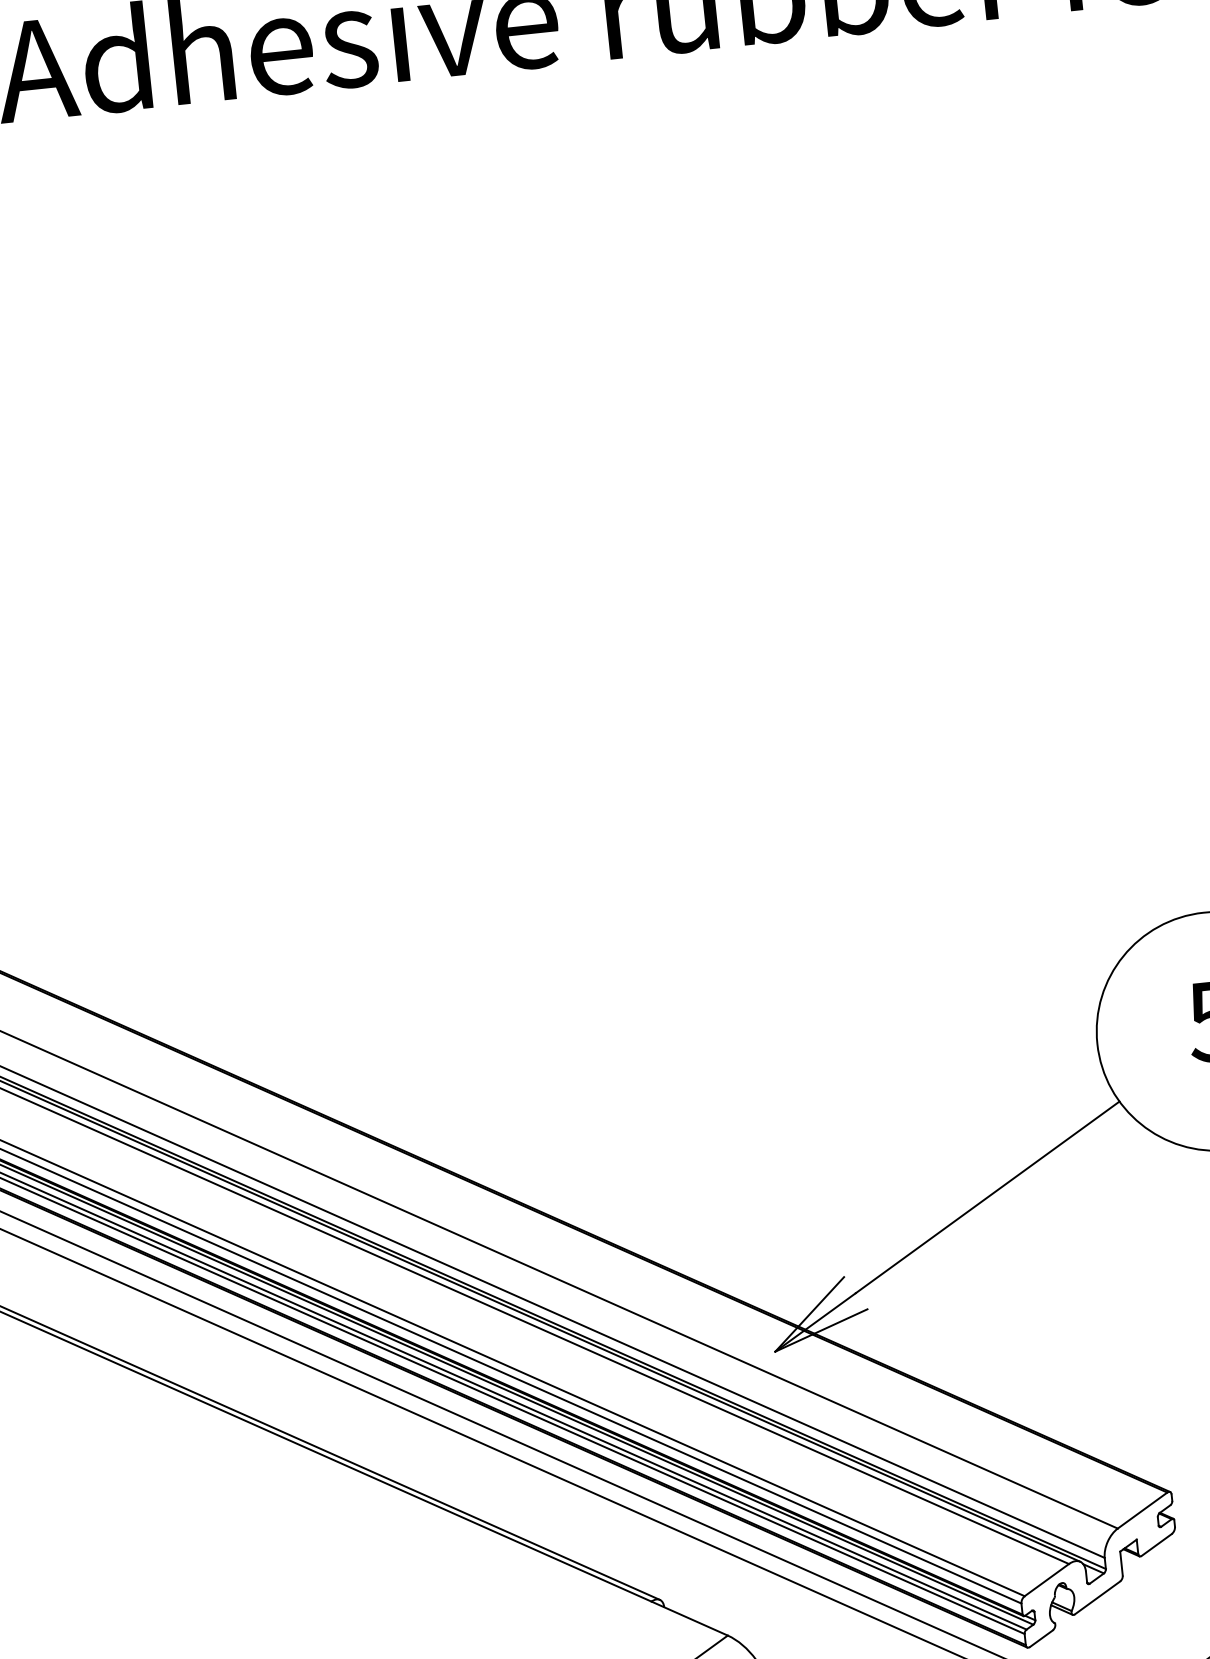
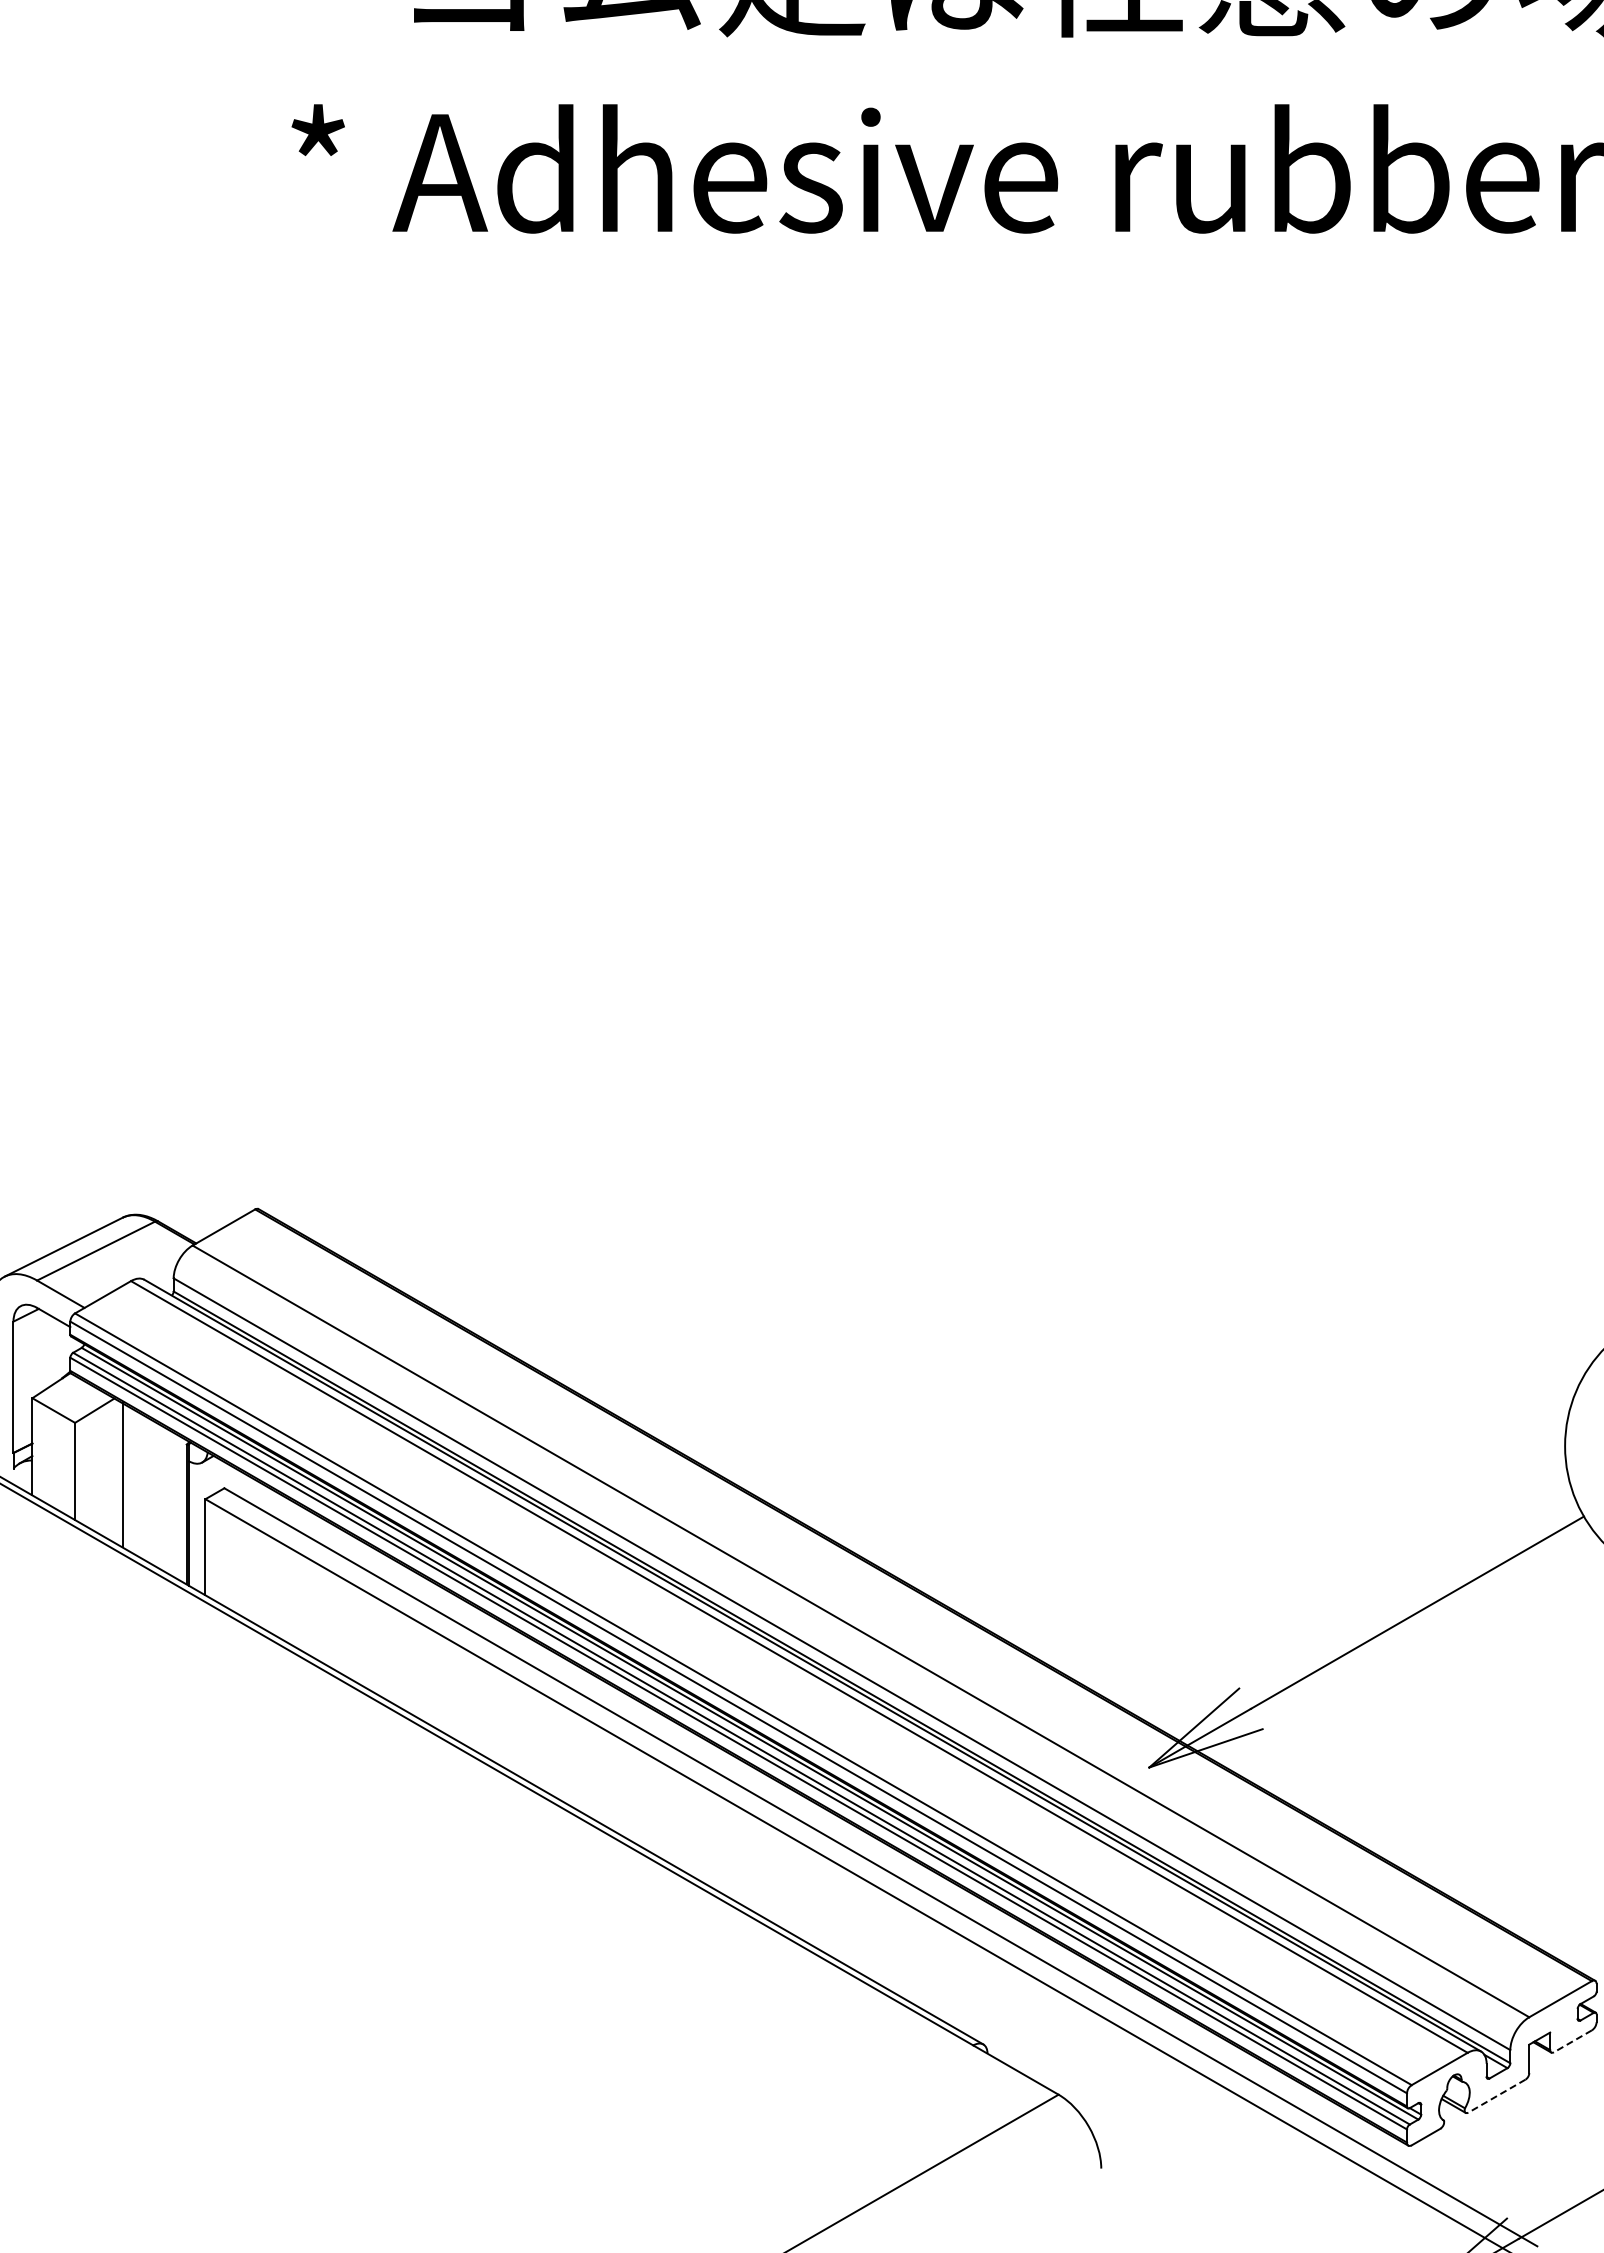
line: (1156, 1545) -> (1572, 2041), solid -> dashed
line: (1097, 1598) -> (1496, 2096), solid -> dashed

